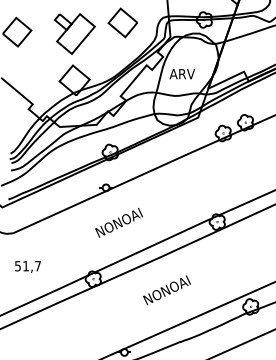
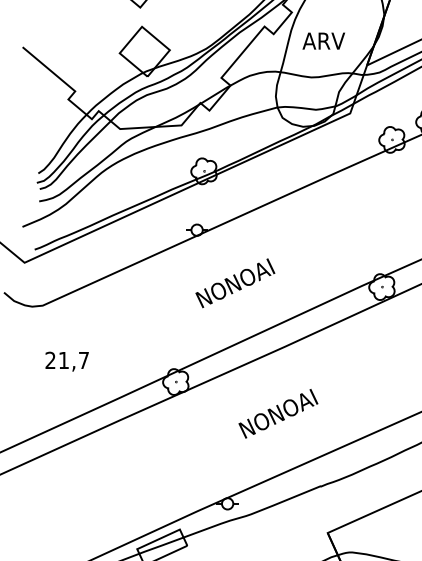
text: (118, 222) -> (234, 282), moved
text: (17, 266) -> (49, 360), 51,7 -> 21,7
text: (166, 290) -> (277, 414), moved

